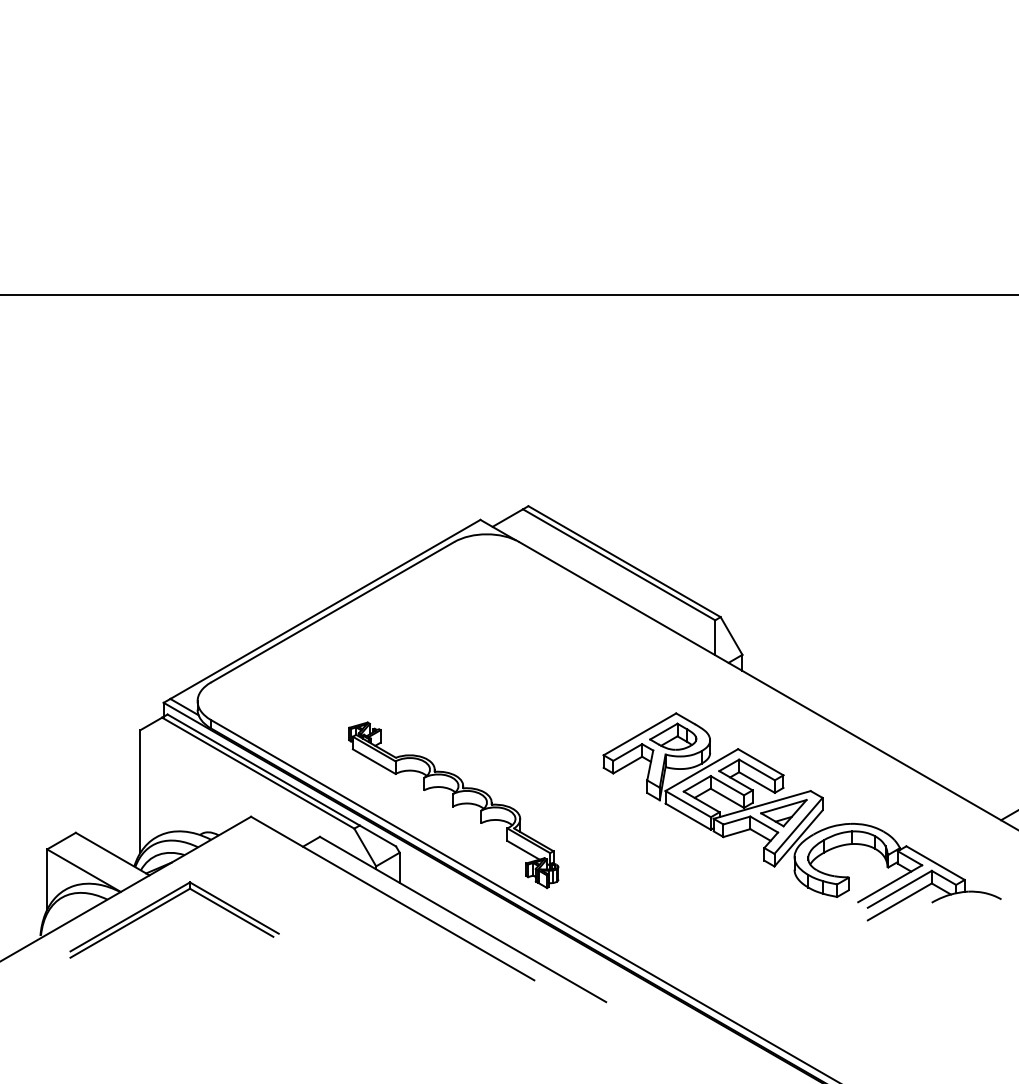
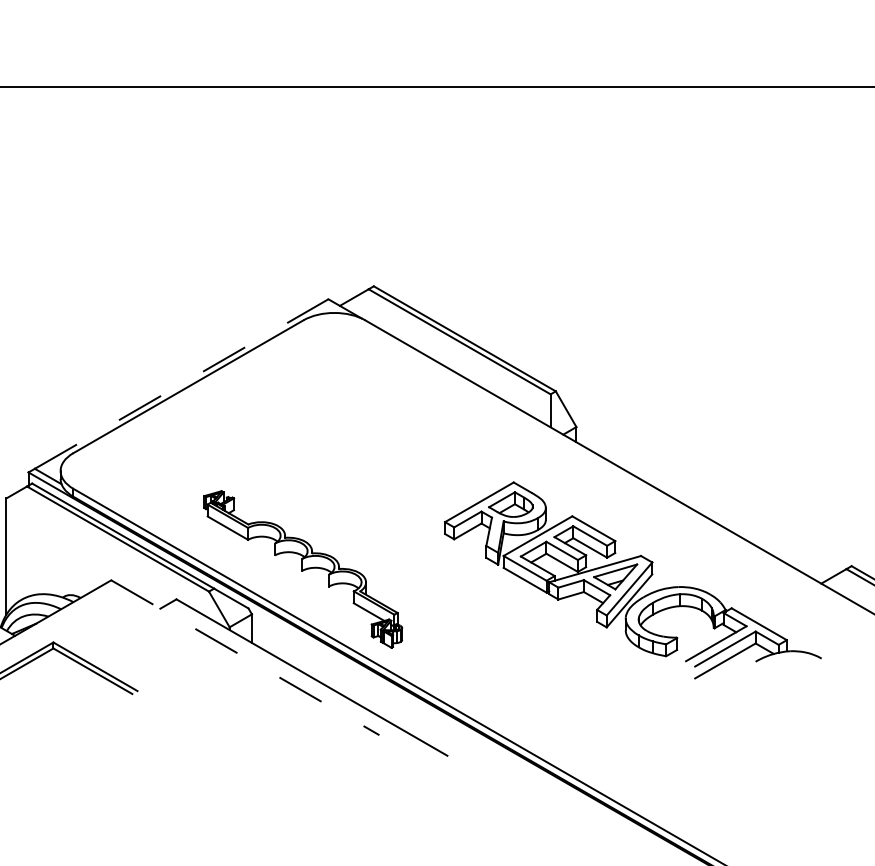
line: (325, 609) -> (181, 384), solid -> dashed
line: (392, 898) -> (245, 657), solid -> dashed

